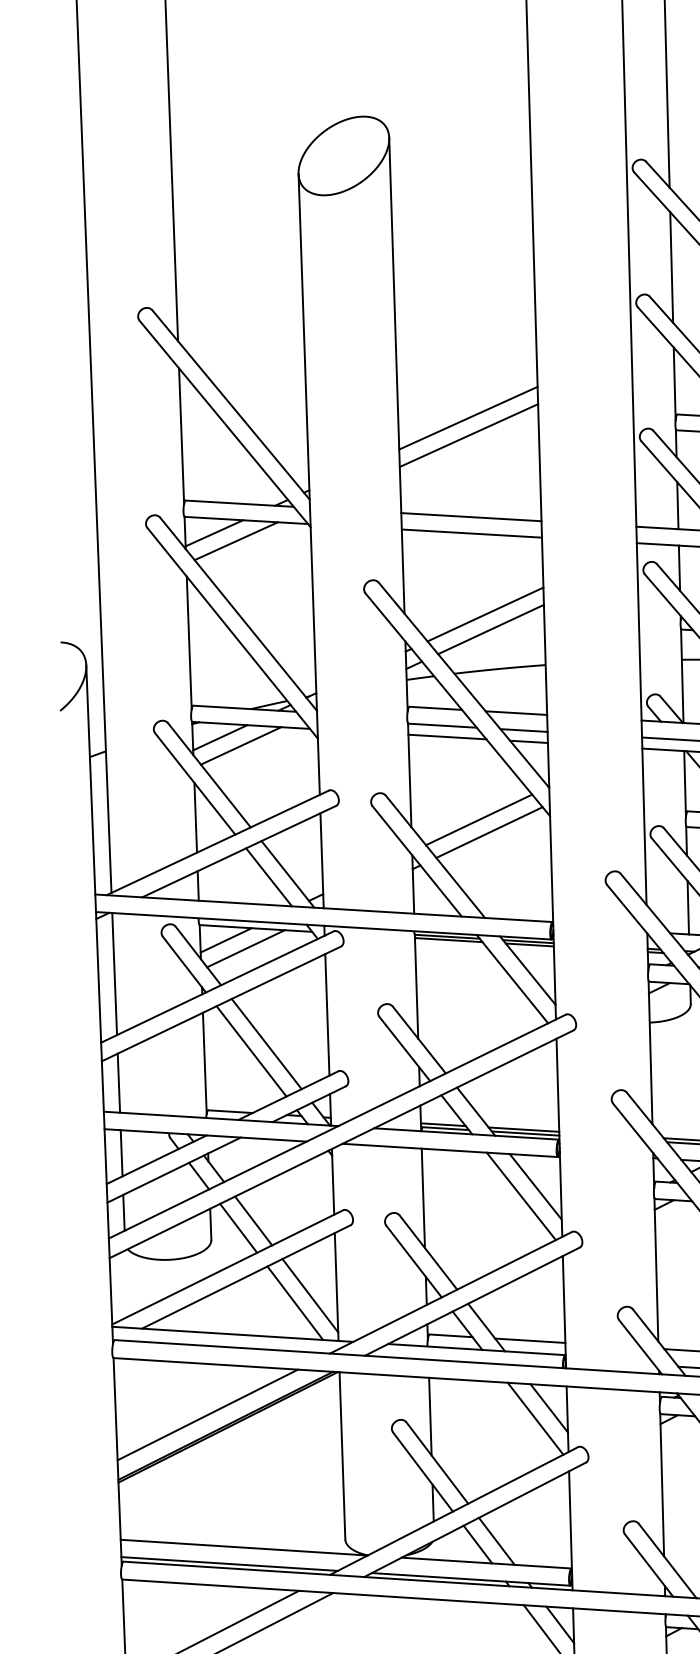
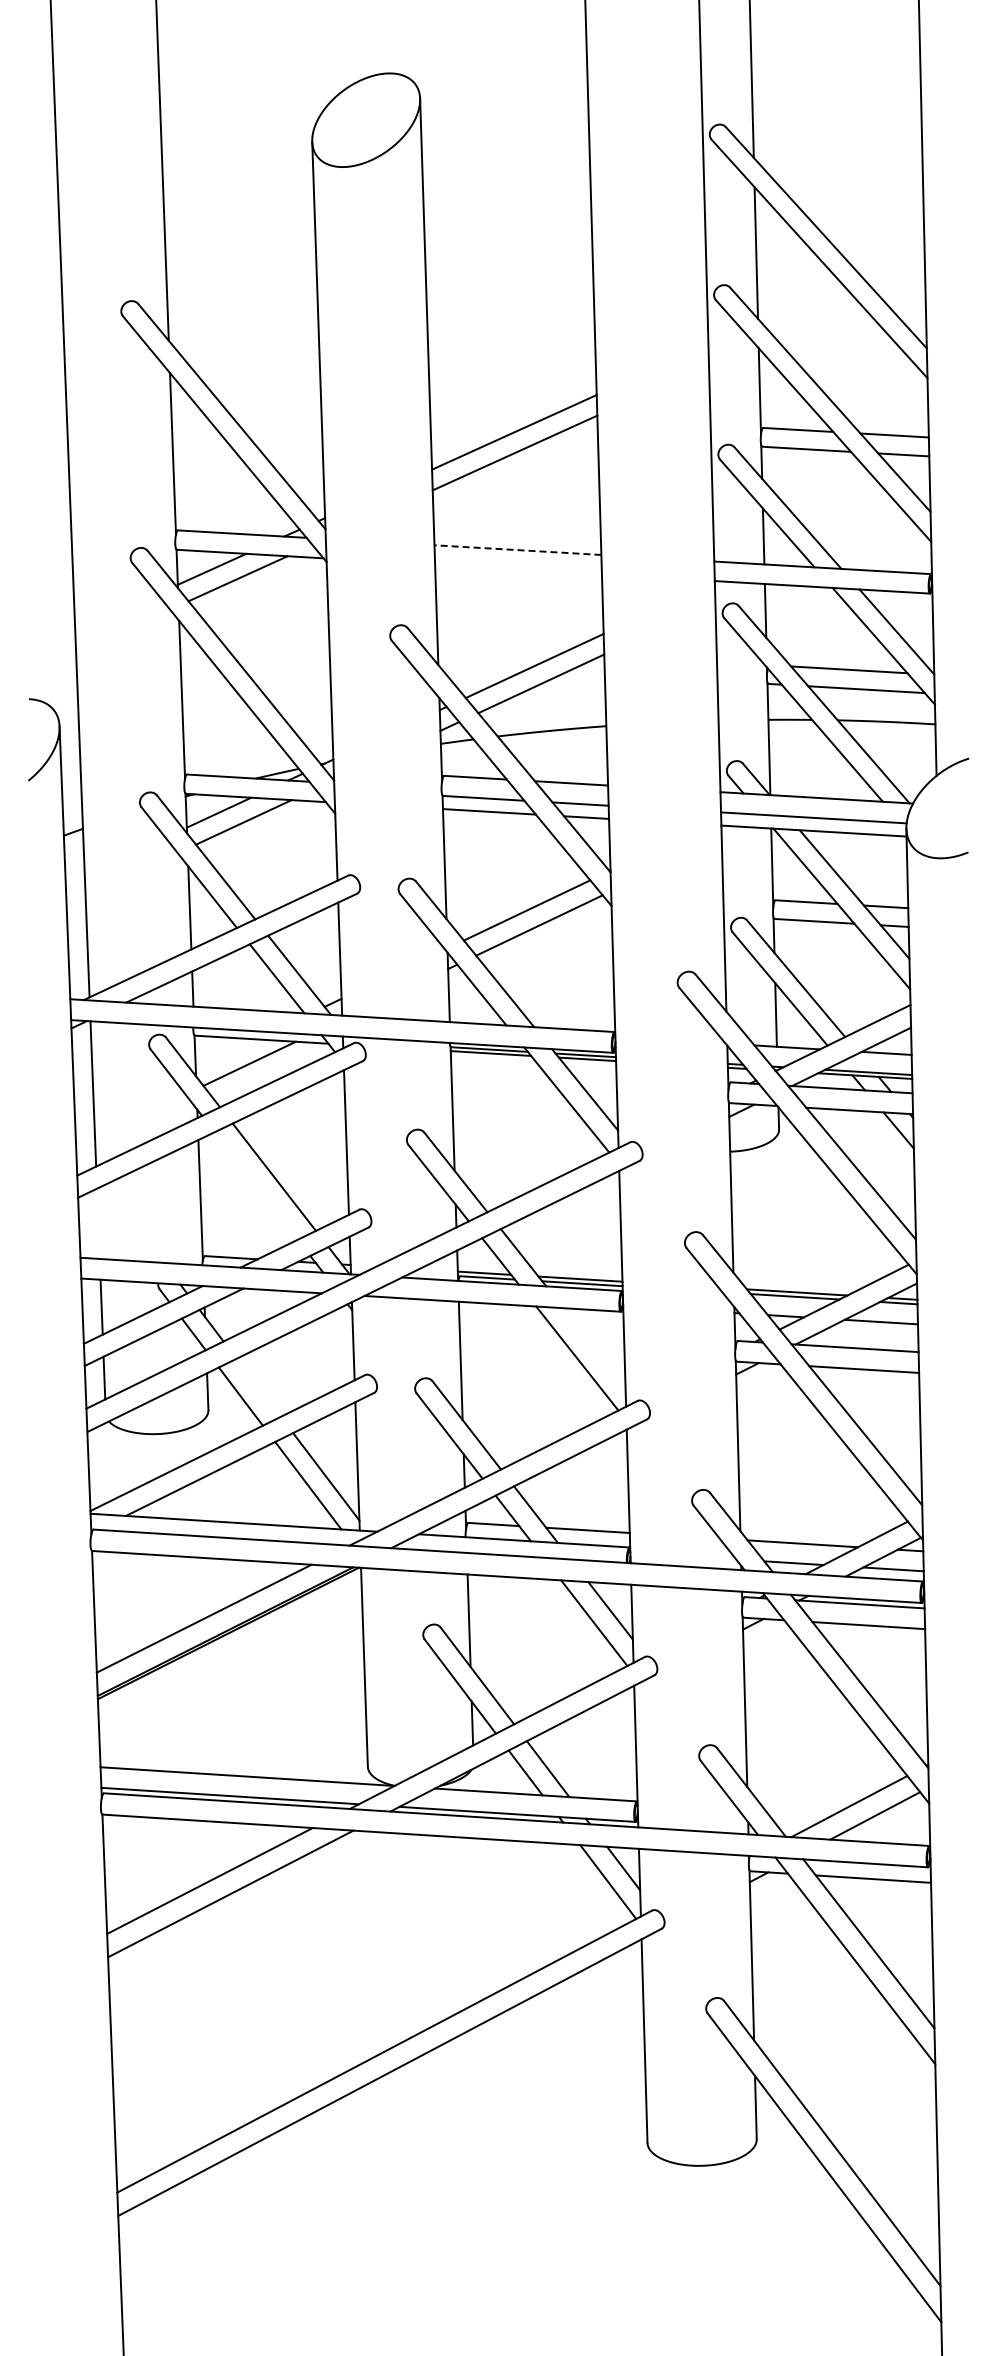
line: (471, 517) -> (517, 550), solid -> dashed
line: (471, 533) -> (518, 569), removed
line: (225, 940) -> (225, 1053), removed
line: (250, 1050) -> (255, 1185), removed
line: (118, 1082) -> (98, 1223), removed
line: (535, 1187) -> (594, 1347), removed
line: (253, 1220) -> (258, 1387), removed

